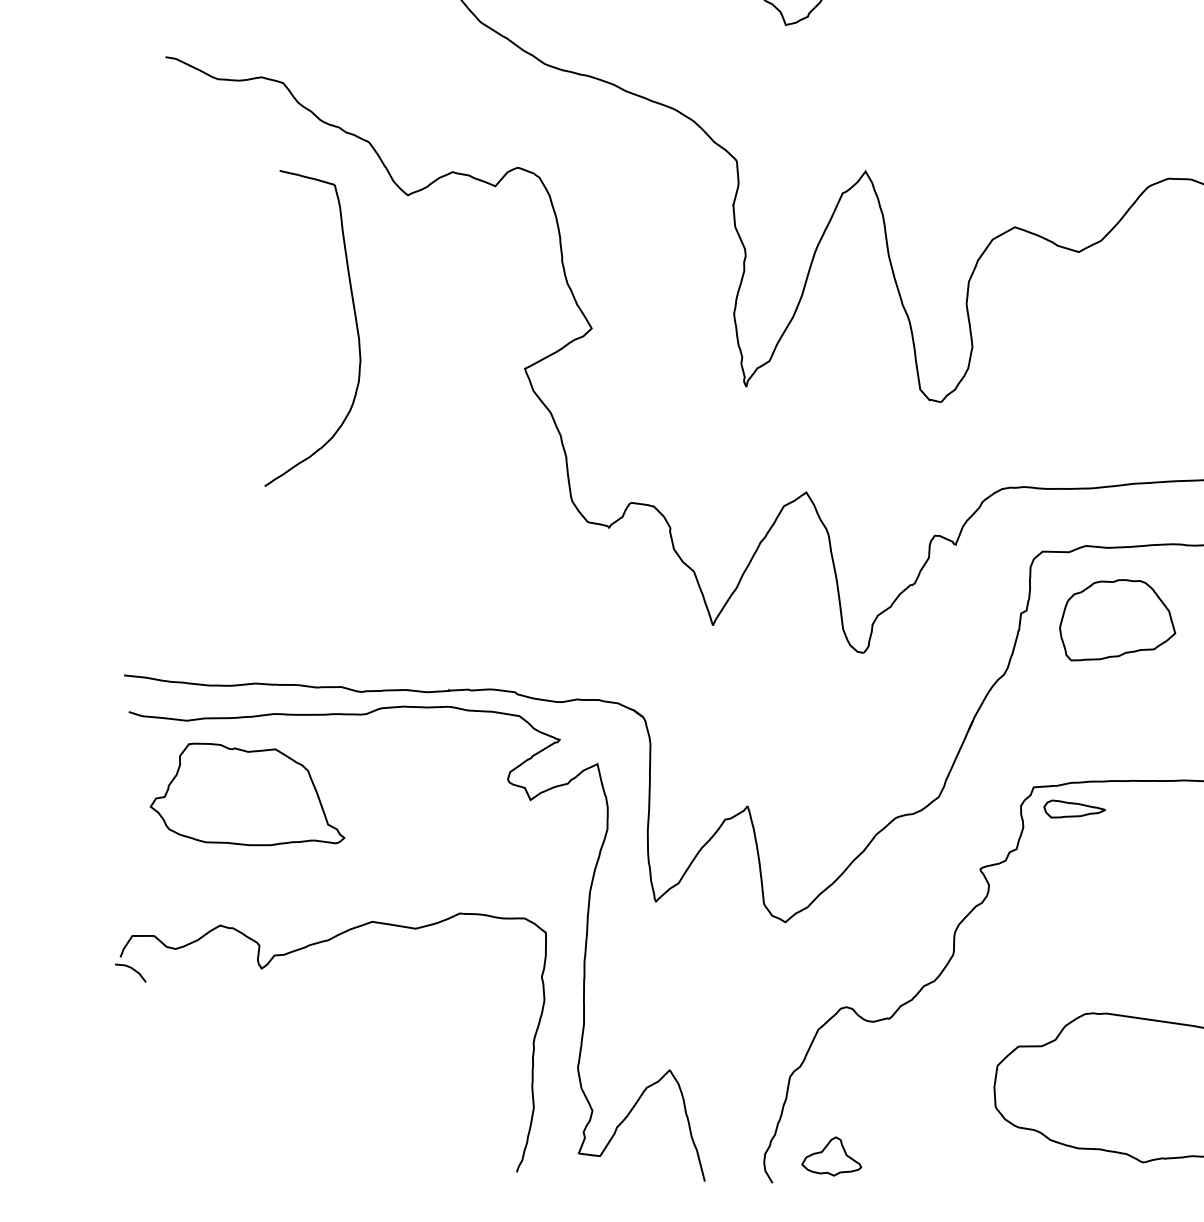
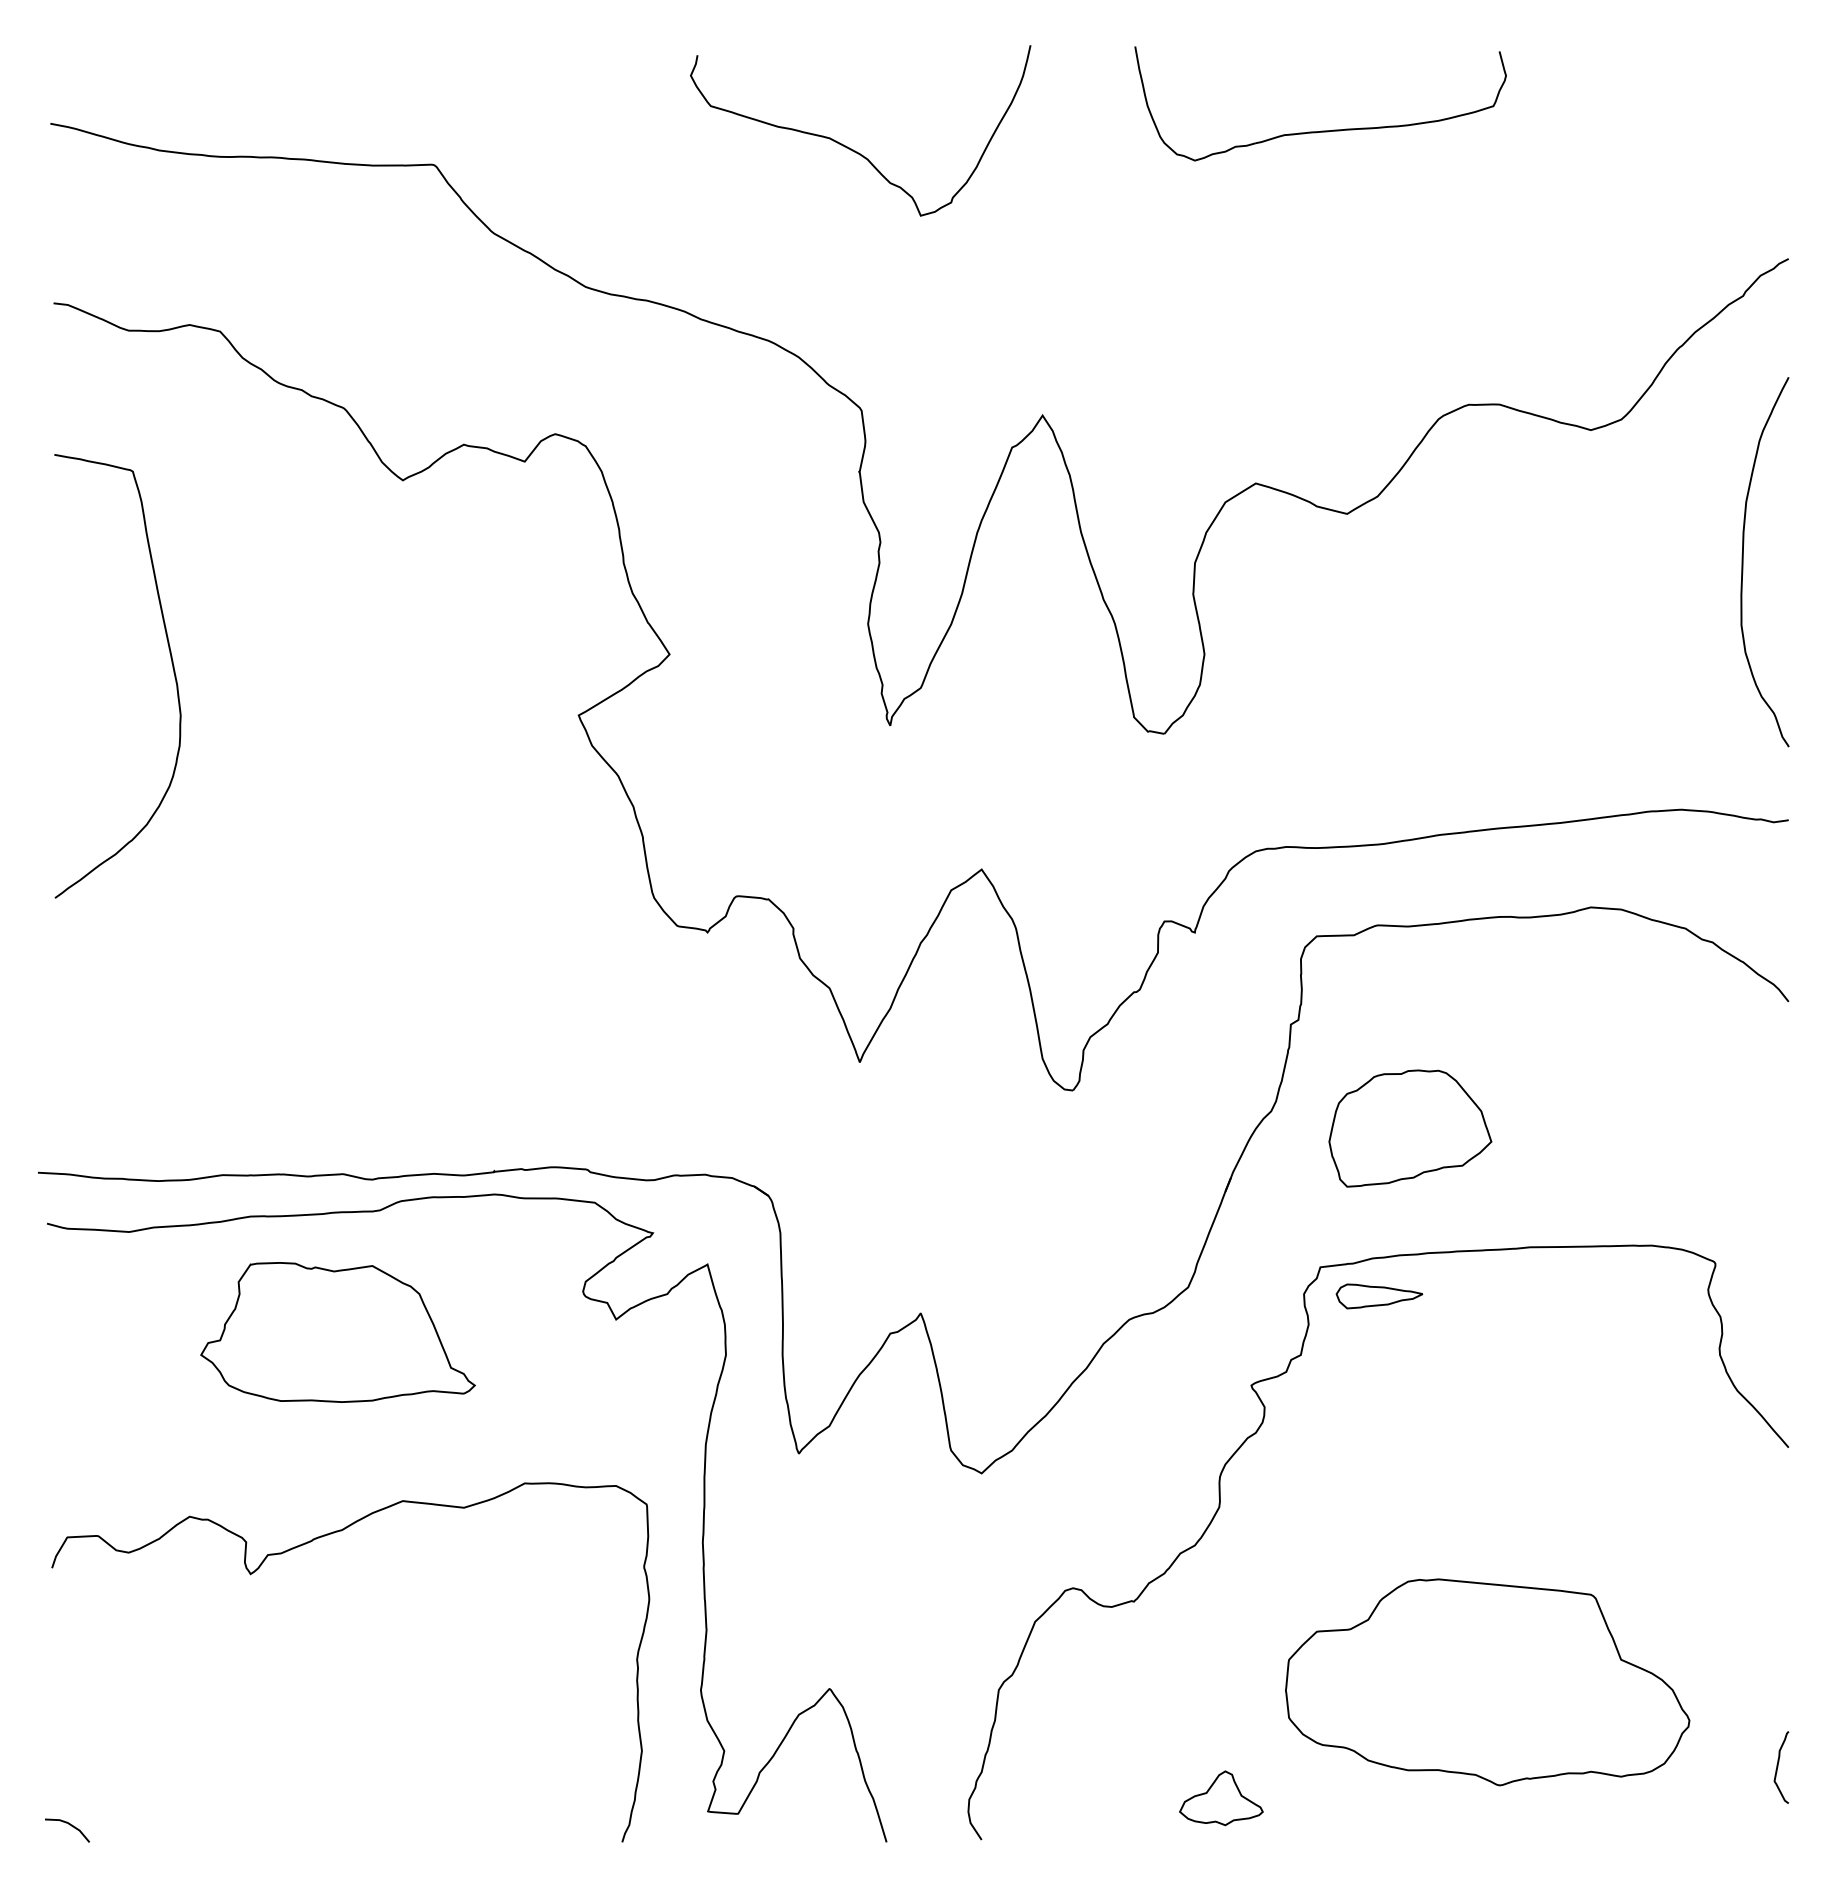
curve: (355, 323) -> (171, 663), moved
part: (1118, 621) -> (1410, 1128), moved
part: (248, 795) -> (337, 1332), moved
line: (132, 969) -> (69, 1825), moved
part: (832, 1156) -> (1221, 1798), moved

